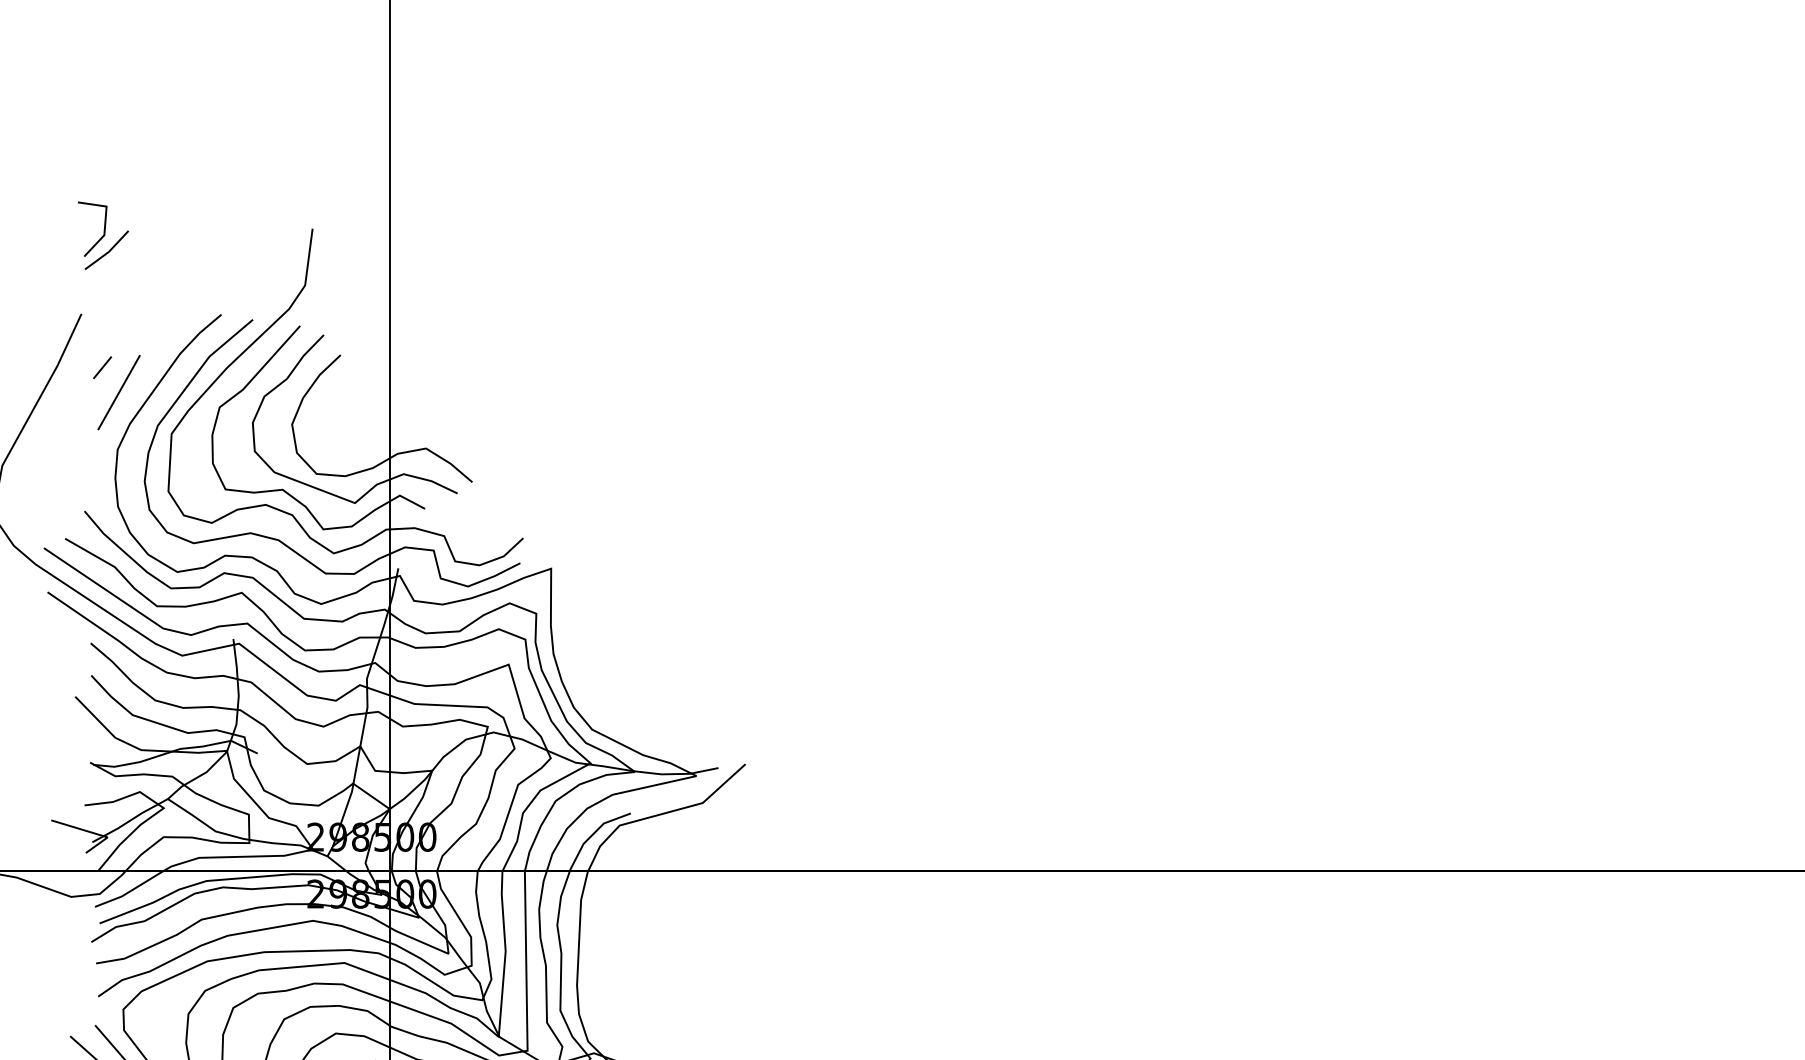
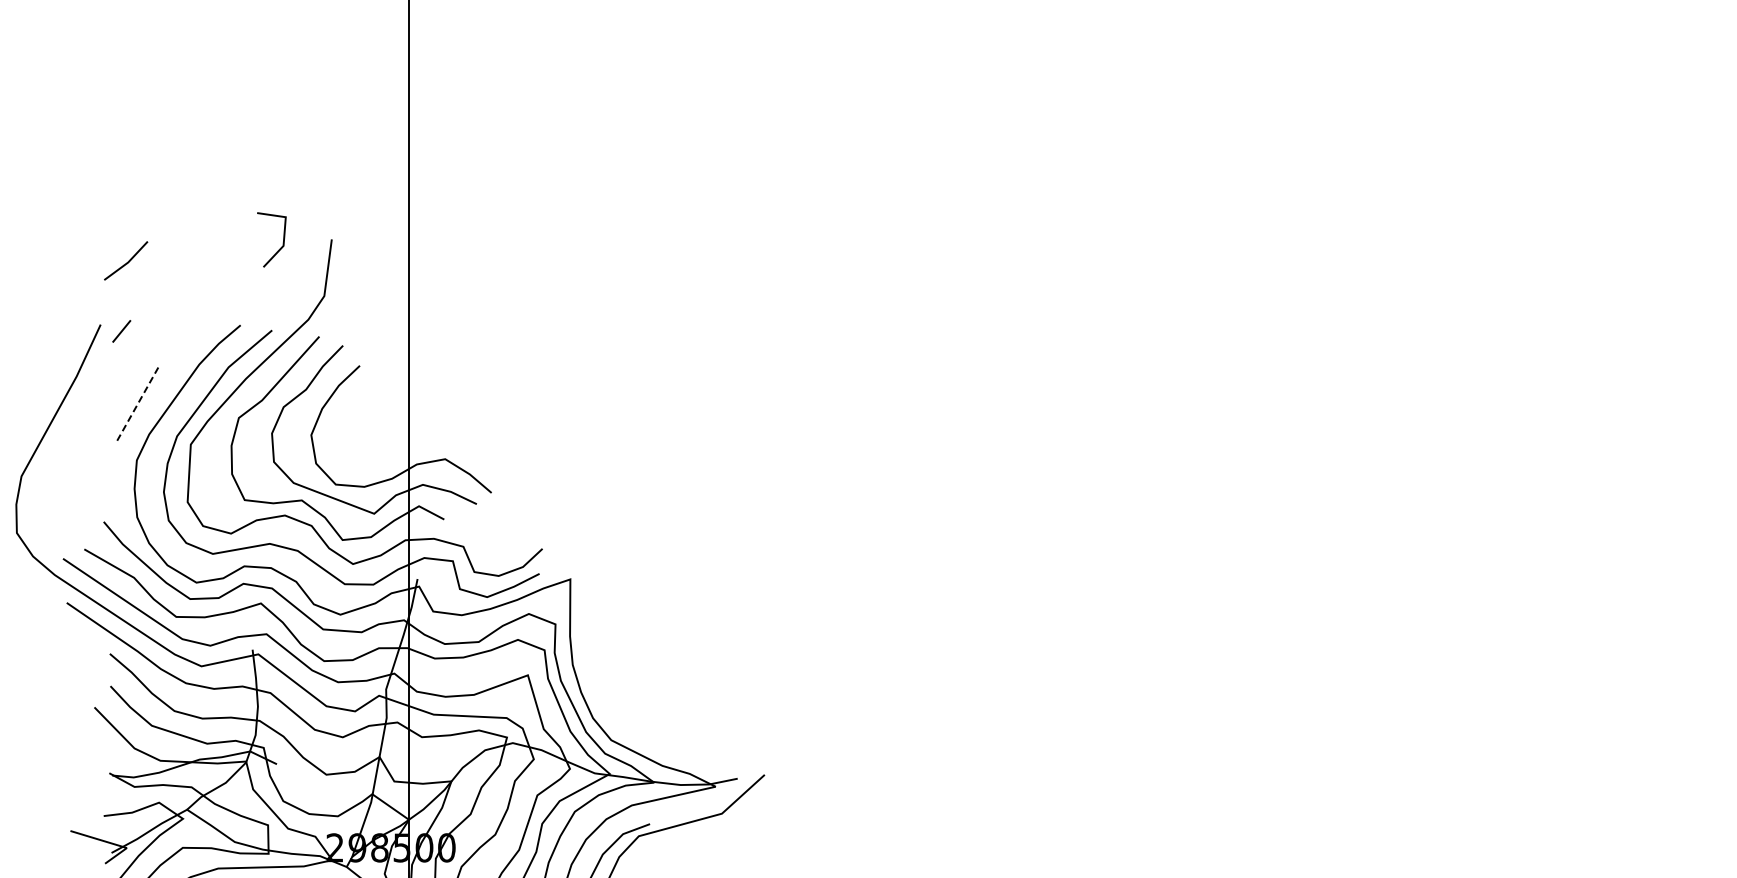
line: (103, 229) -> (282, 240), moved
line: (102, 367) -> (121, 331), moved
line: (119, 392) -> (138, 403), solid -> dashed

